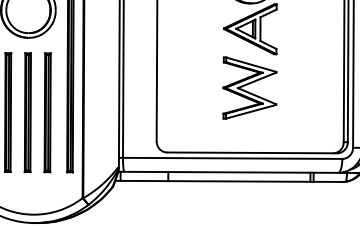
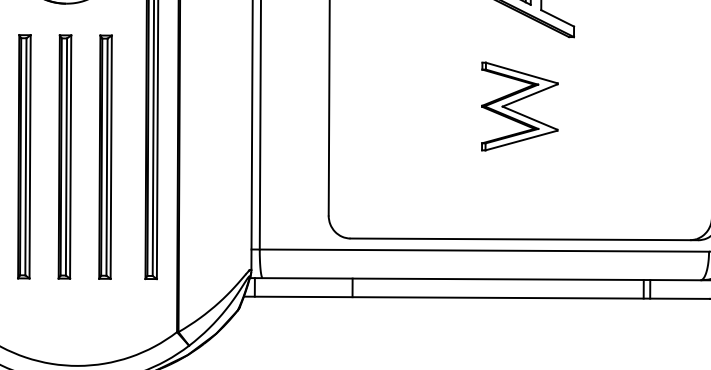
part: (249, 87) -> (518, 105), size x0.7

